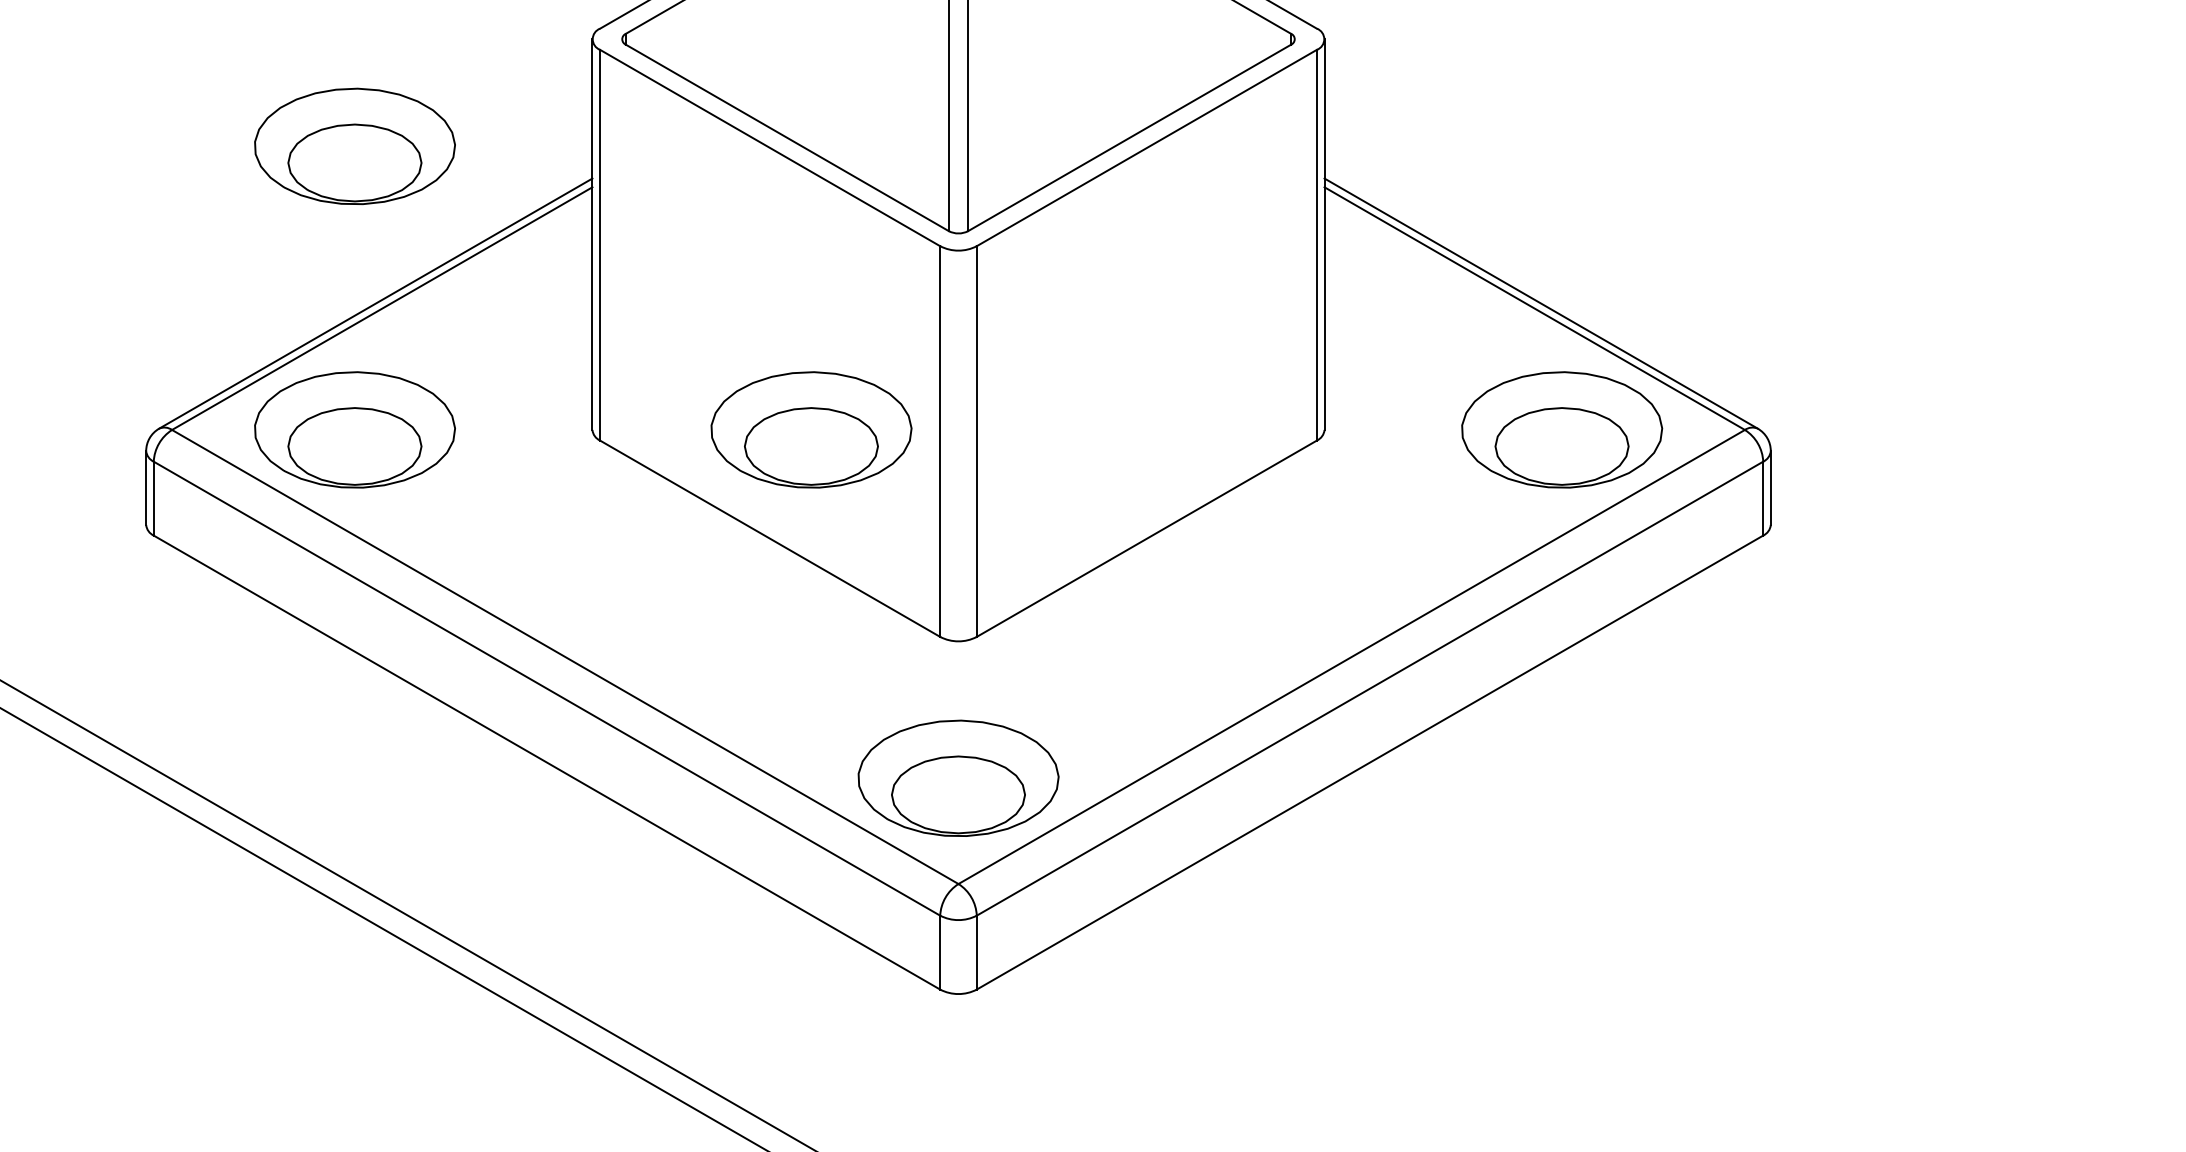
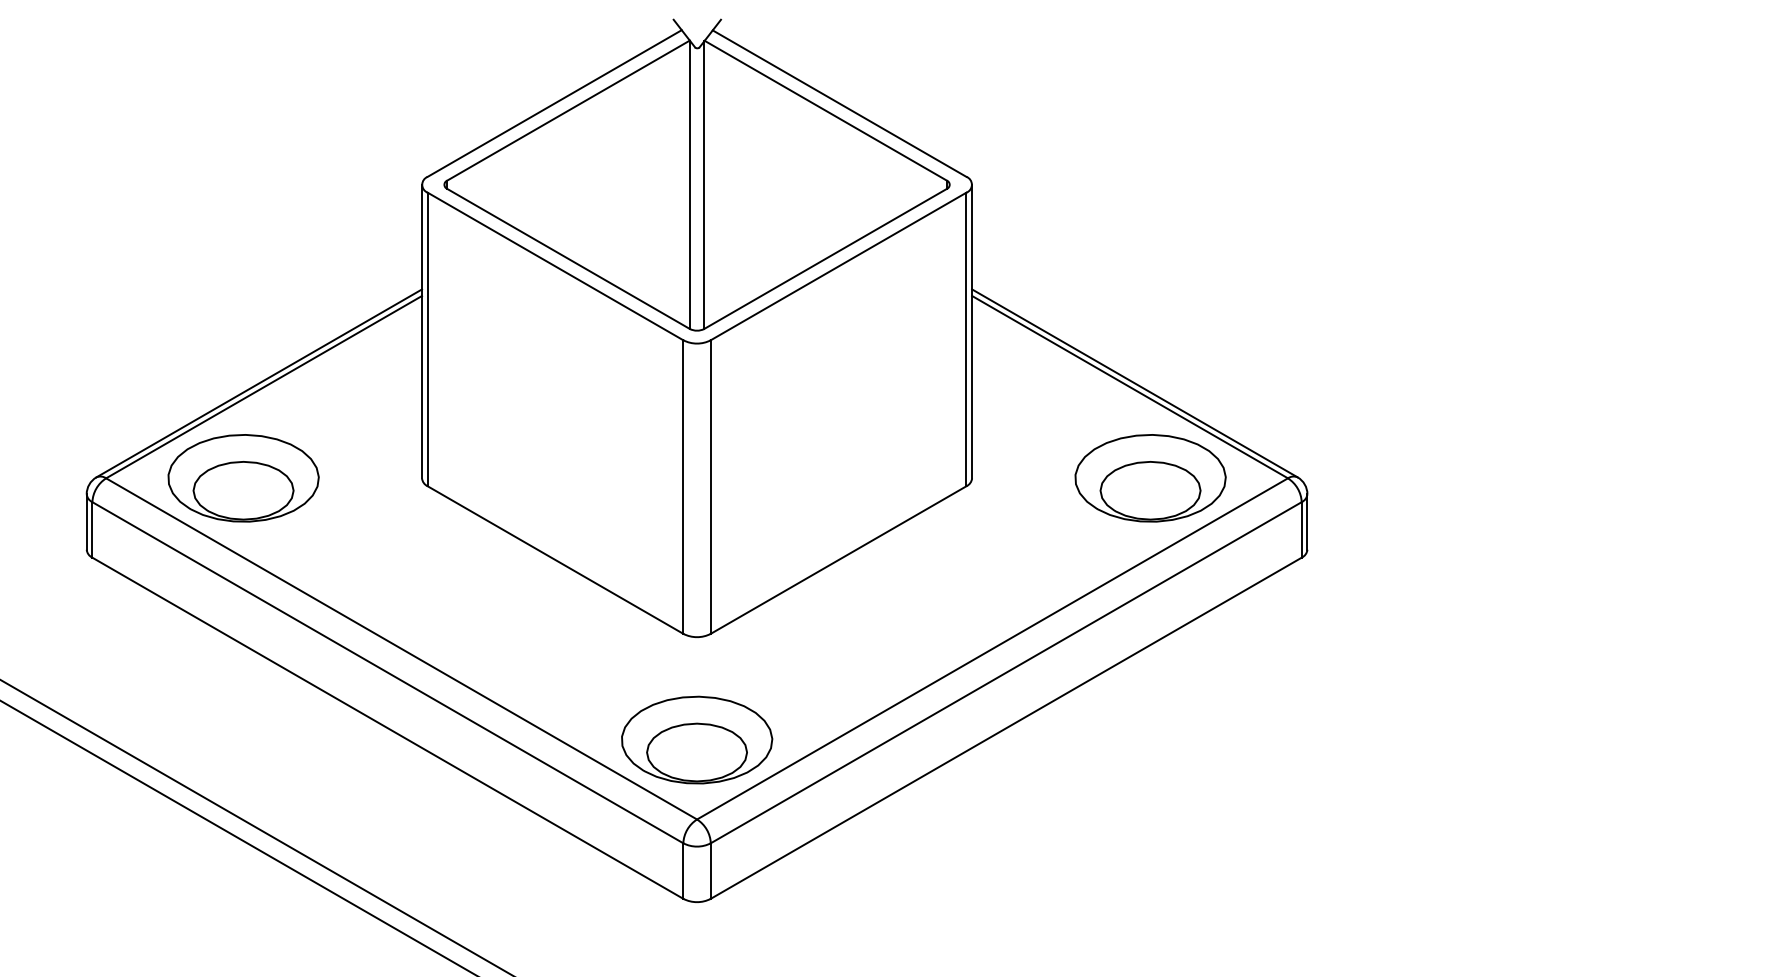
part: (354, 146) -> (243, 265), removed
part: (811, 430) -> (586, 478), removed

